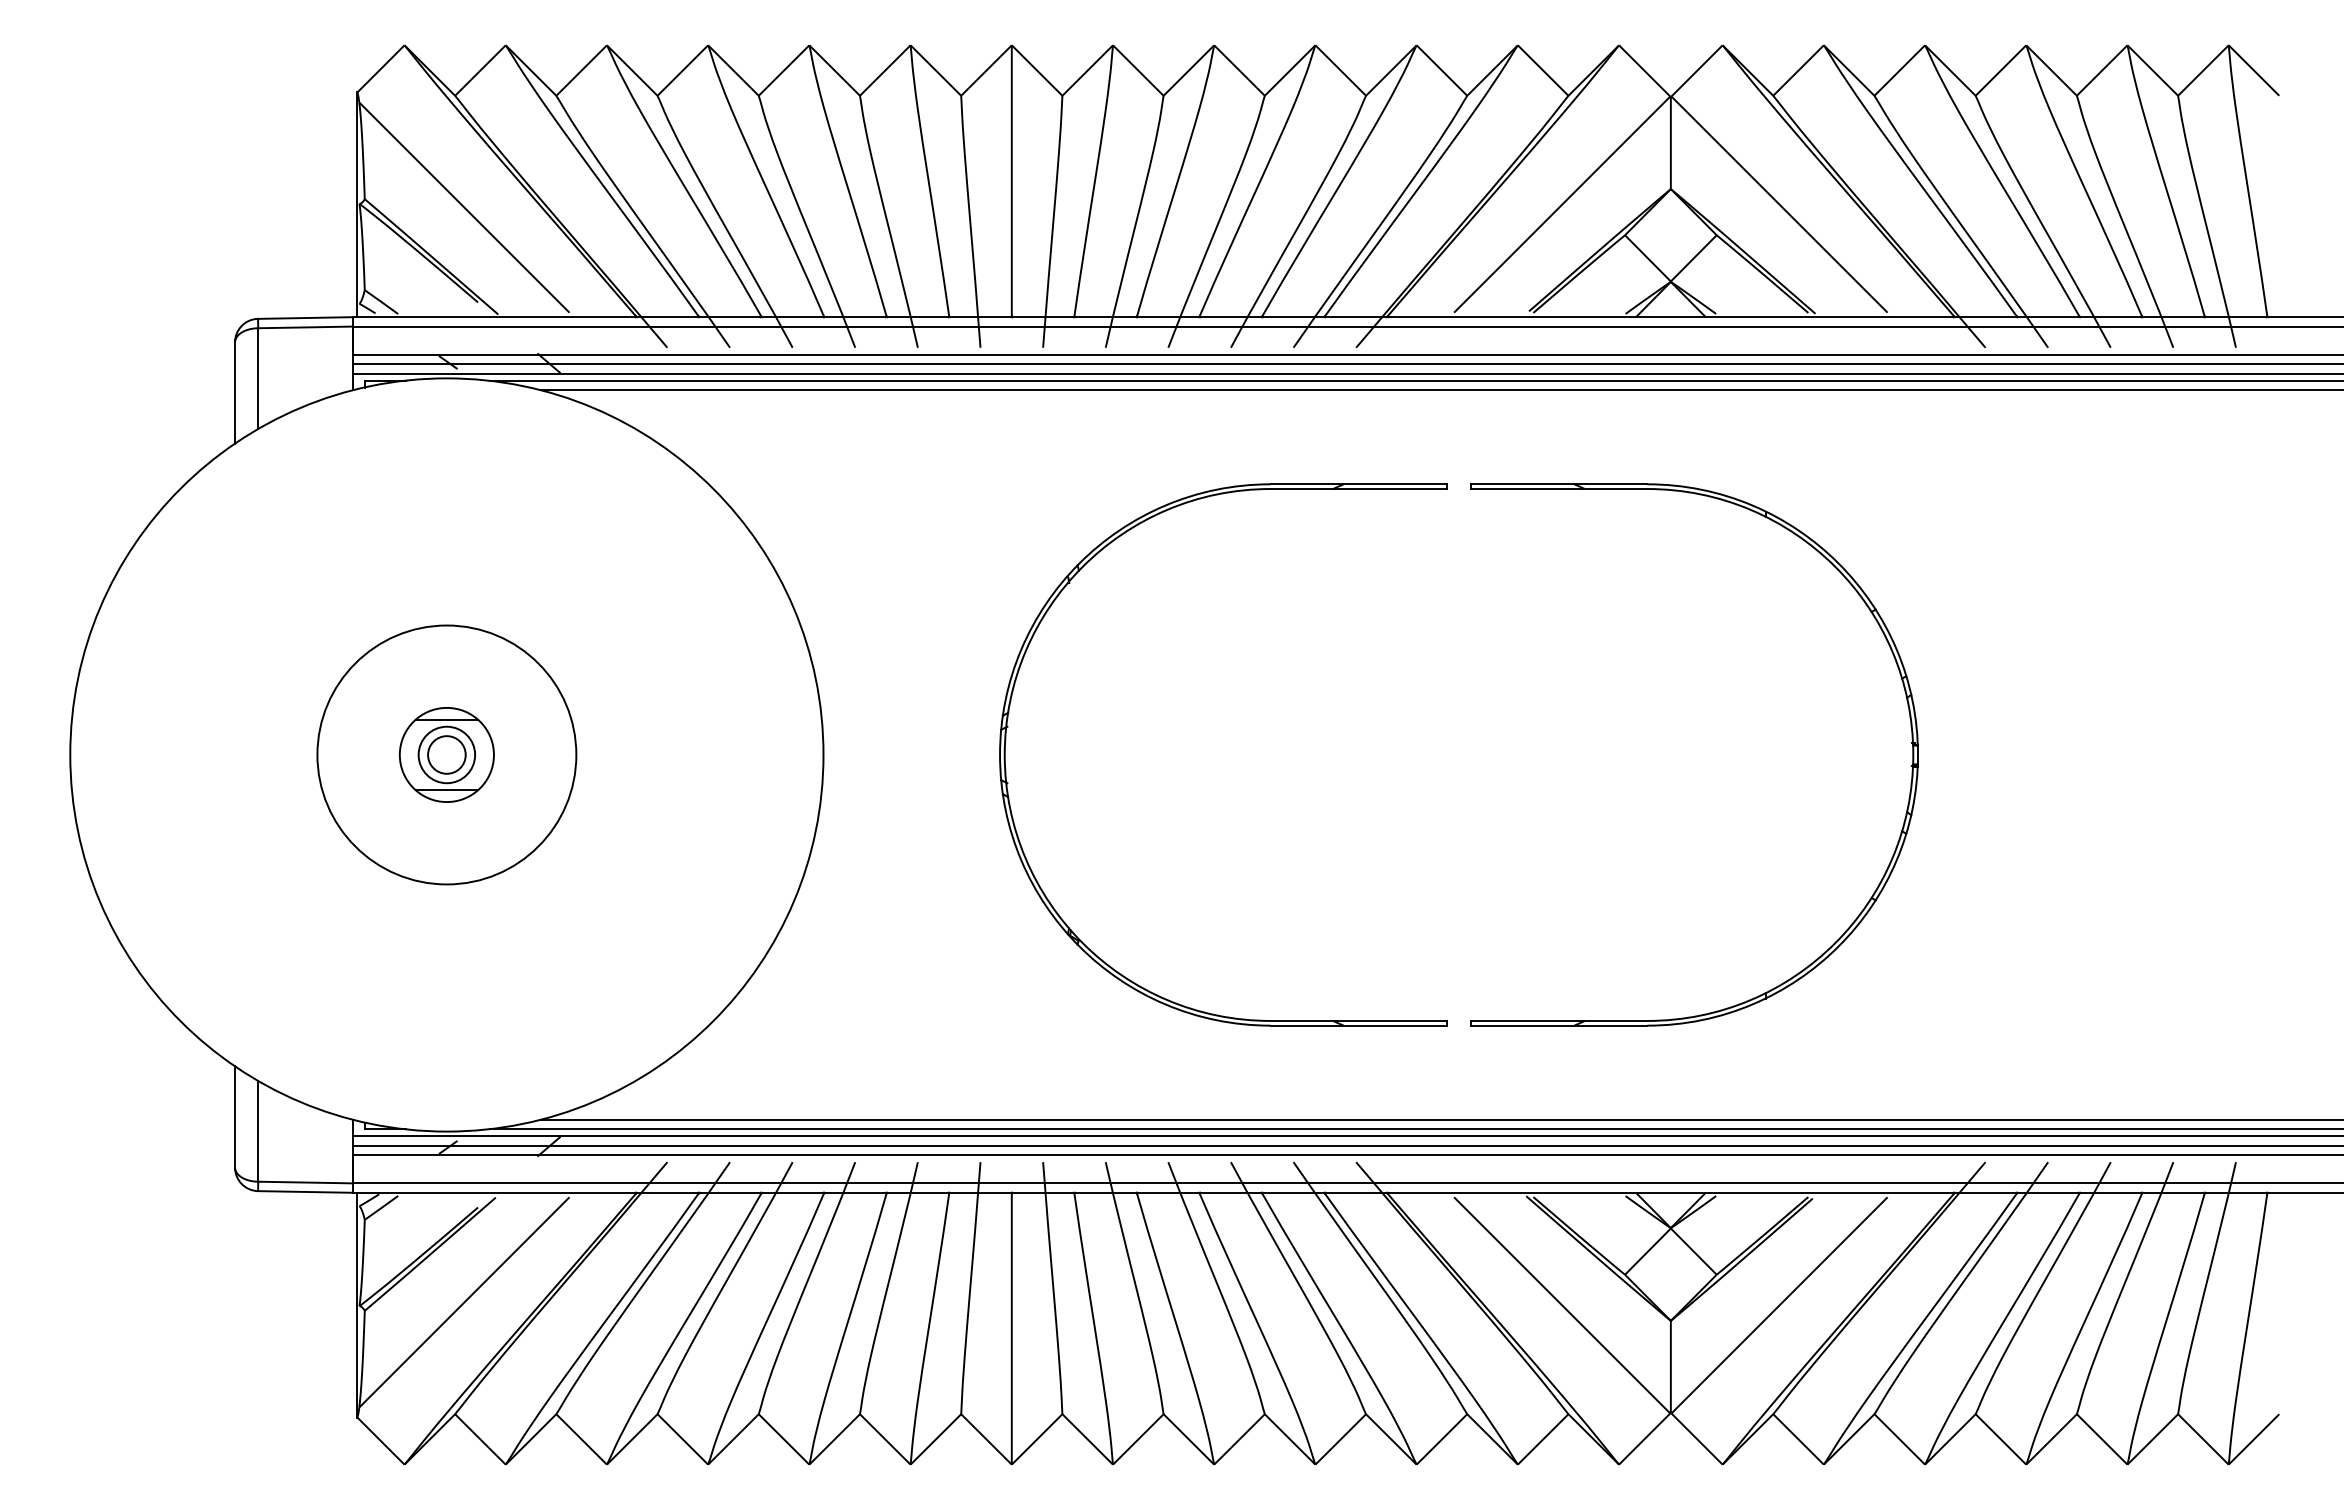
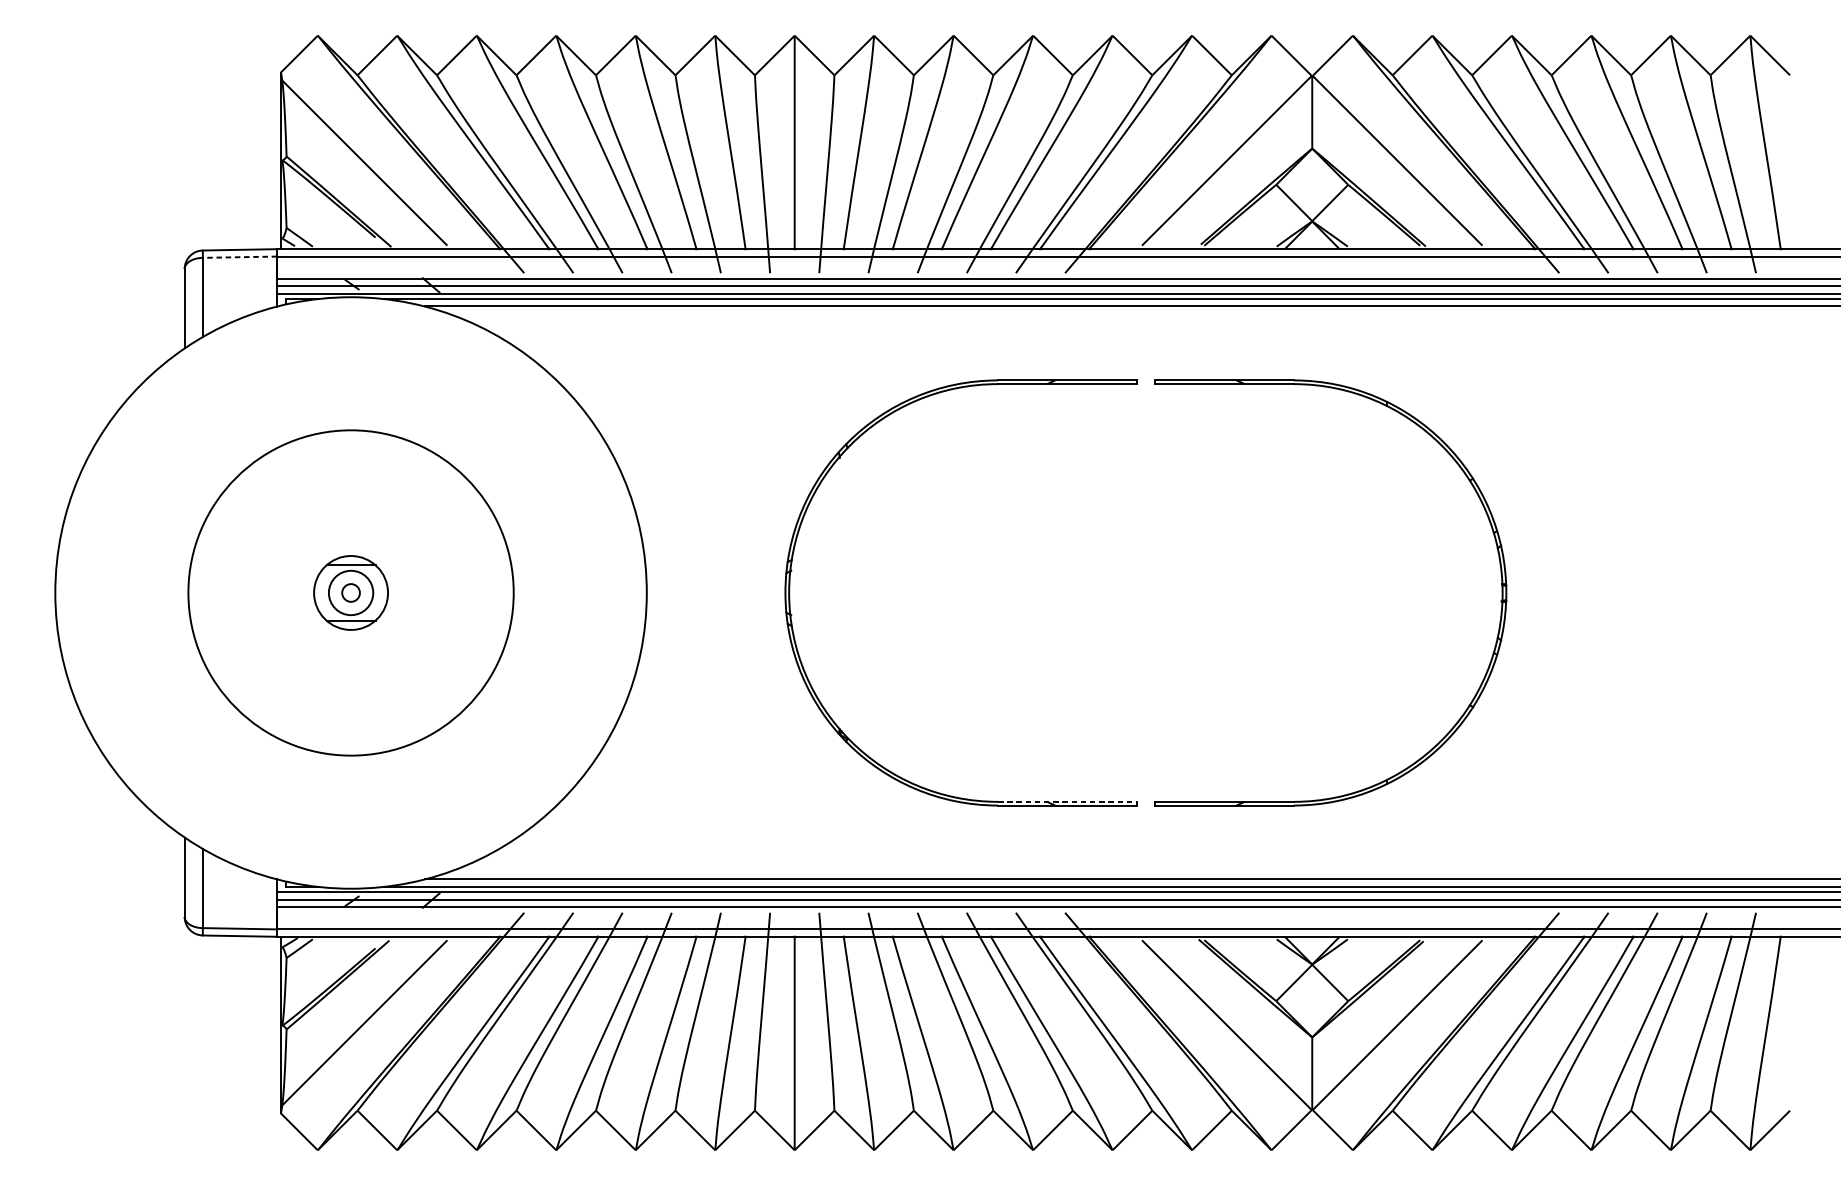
line: (304, 327) -> (239, 257), solid -> dashed
circle: (446, 754) -> (350, 592), size x0.6
circle: (446, 754) -> (350, 592), size x1.6
line: (1359, 1020) -> (1067, 801), solid -> dashed

